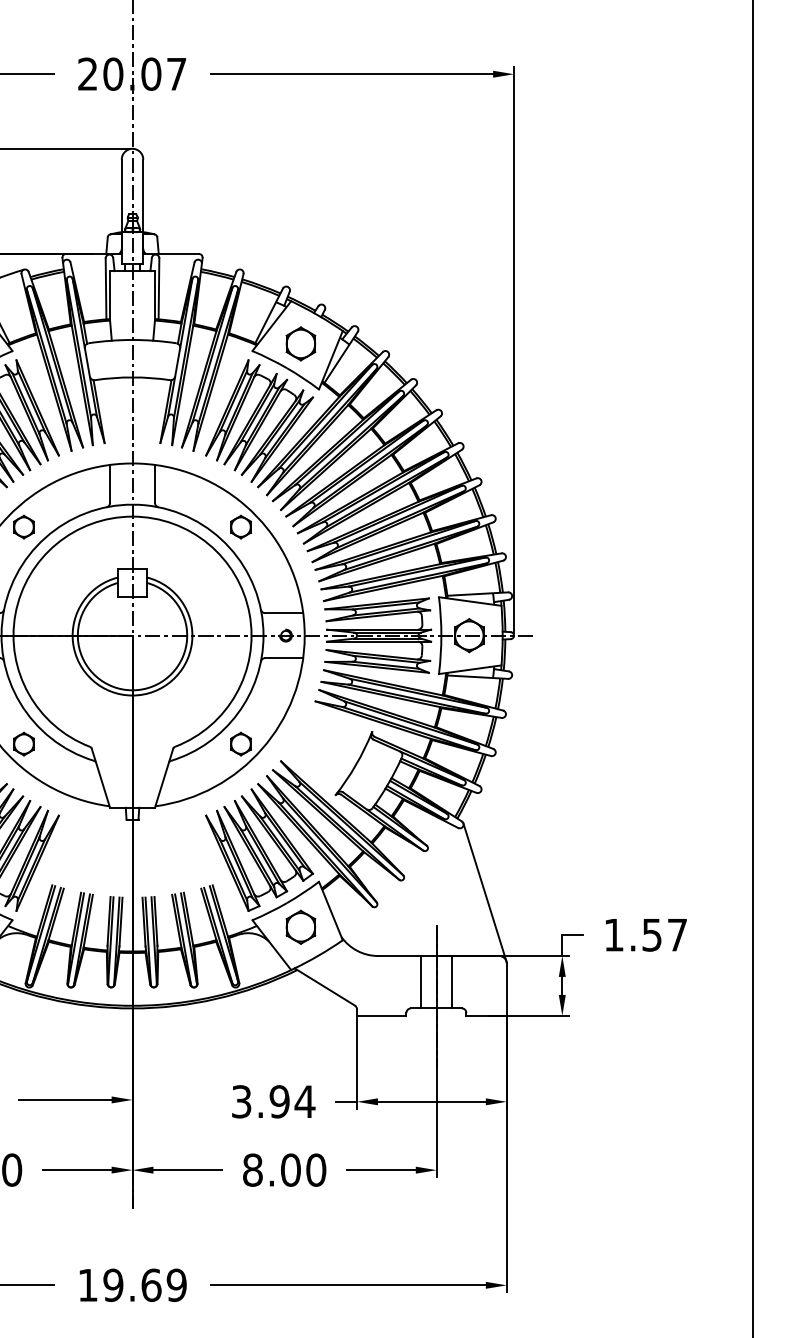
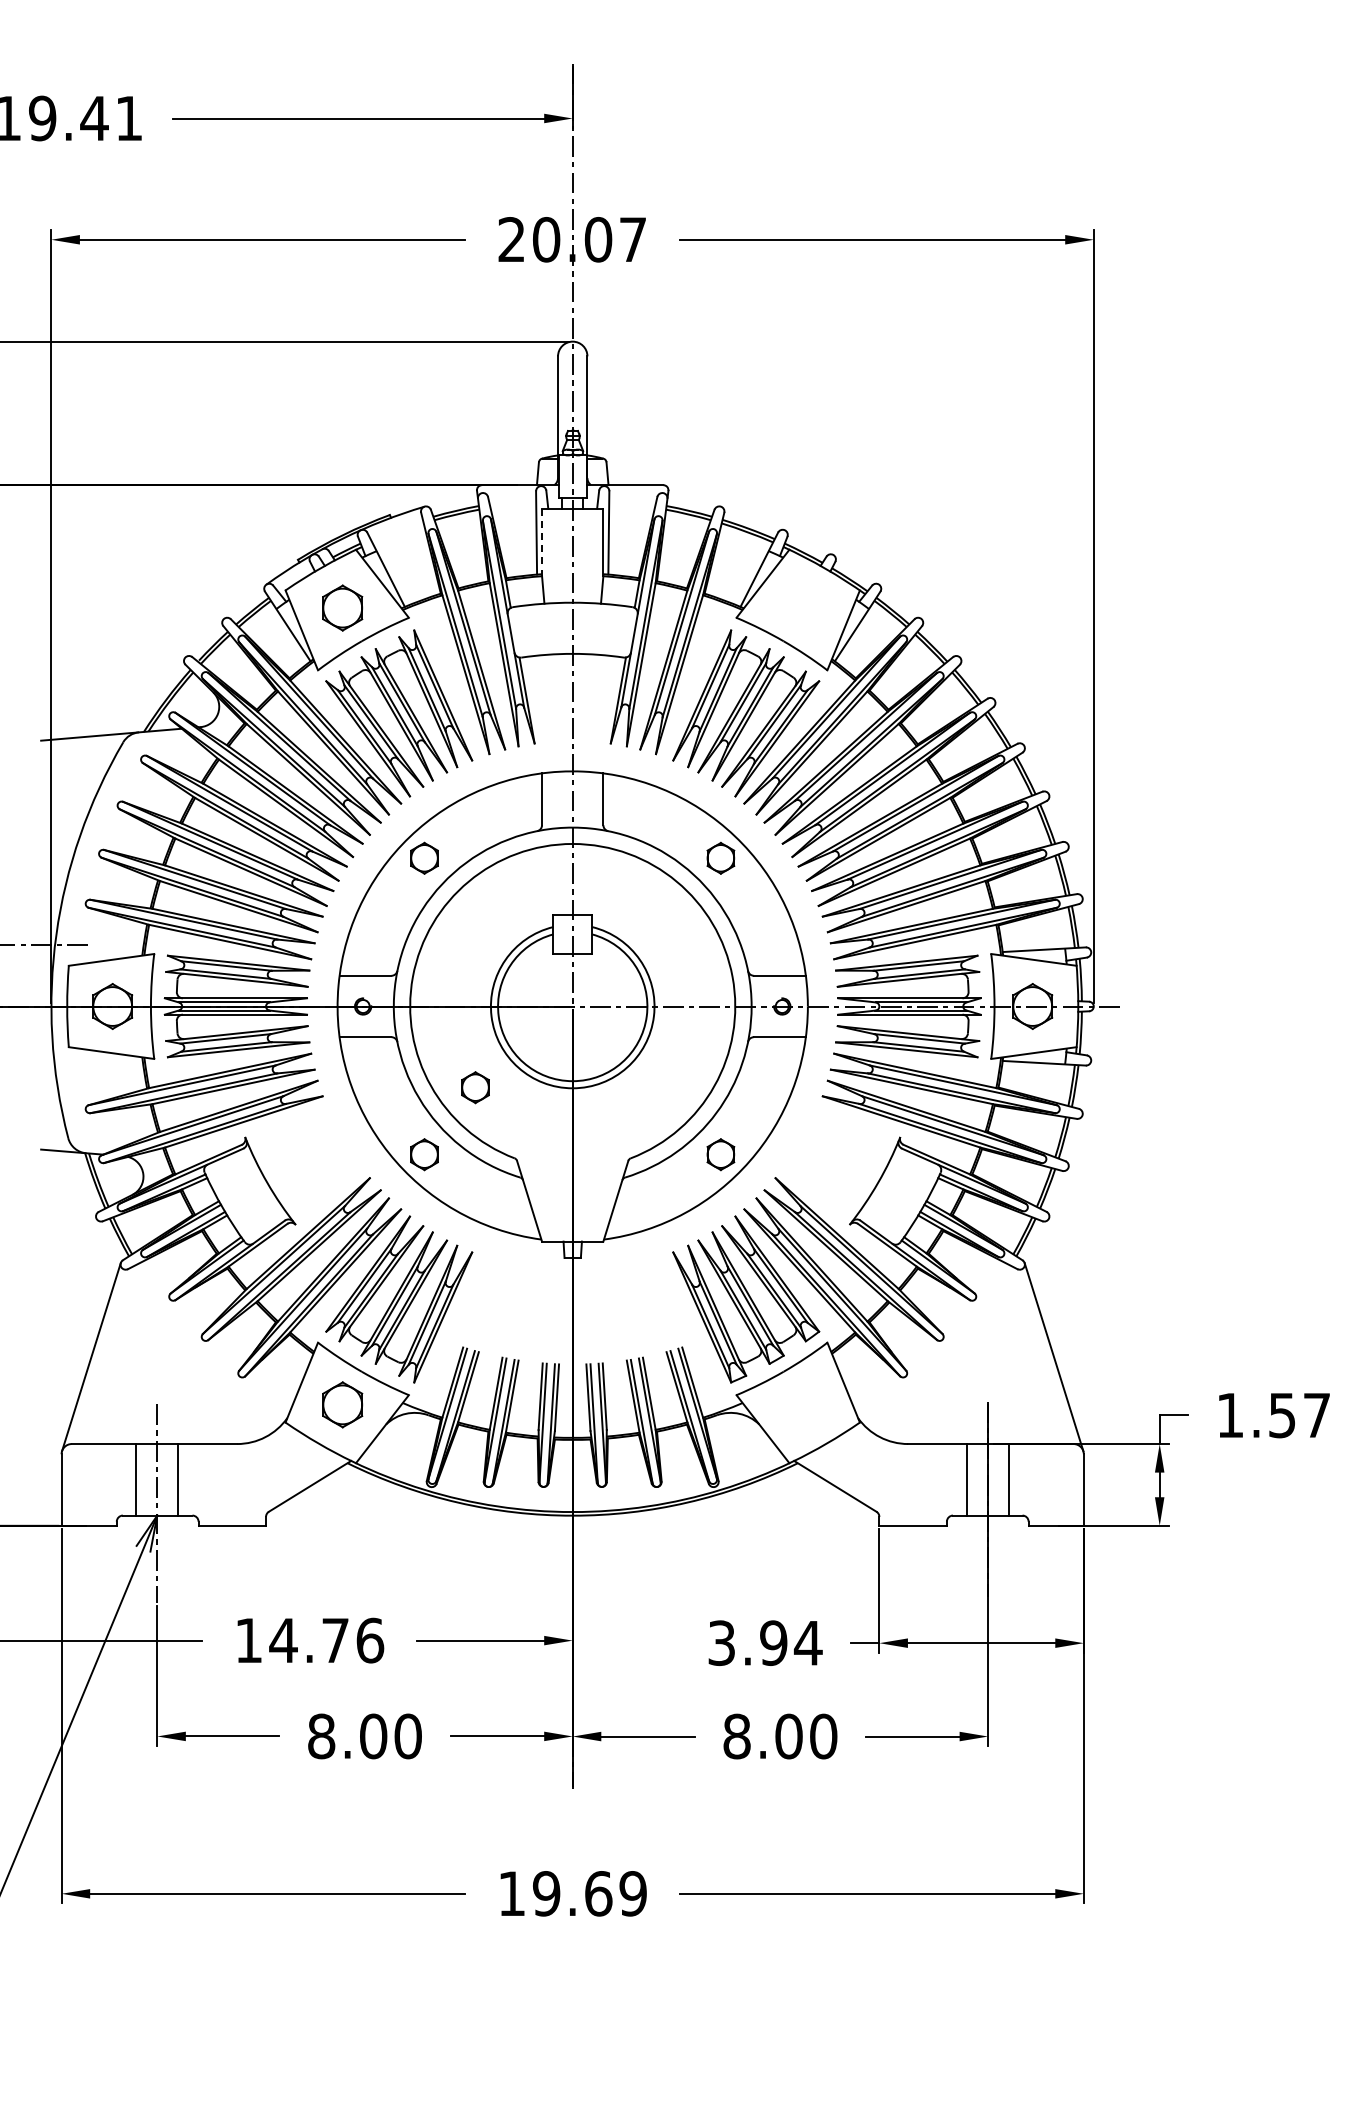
line: (110, 295) -> (542, 542), solid -> dashed
part: (300, 343) -> (802, 607), removed
part: (61, 694) -> (475, 1087), added
part: (300, 927) -> (802, 1404), removed

